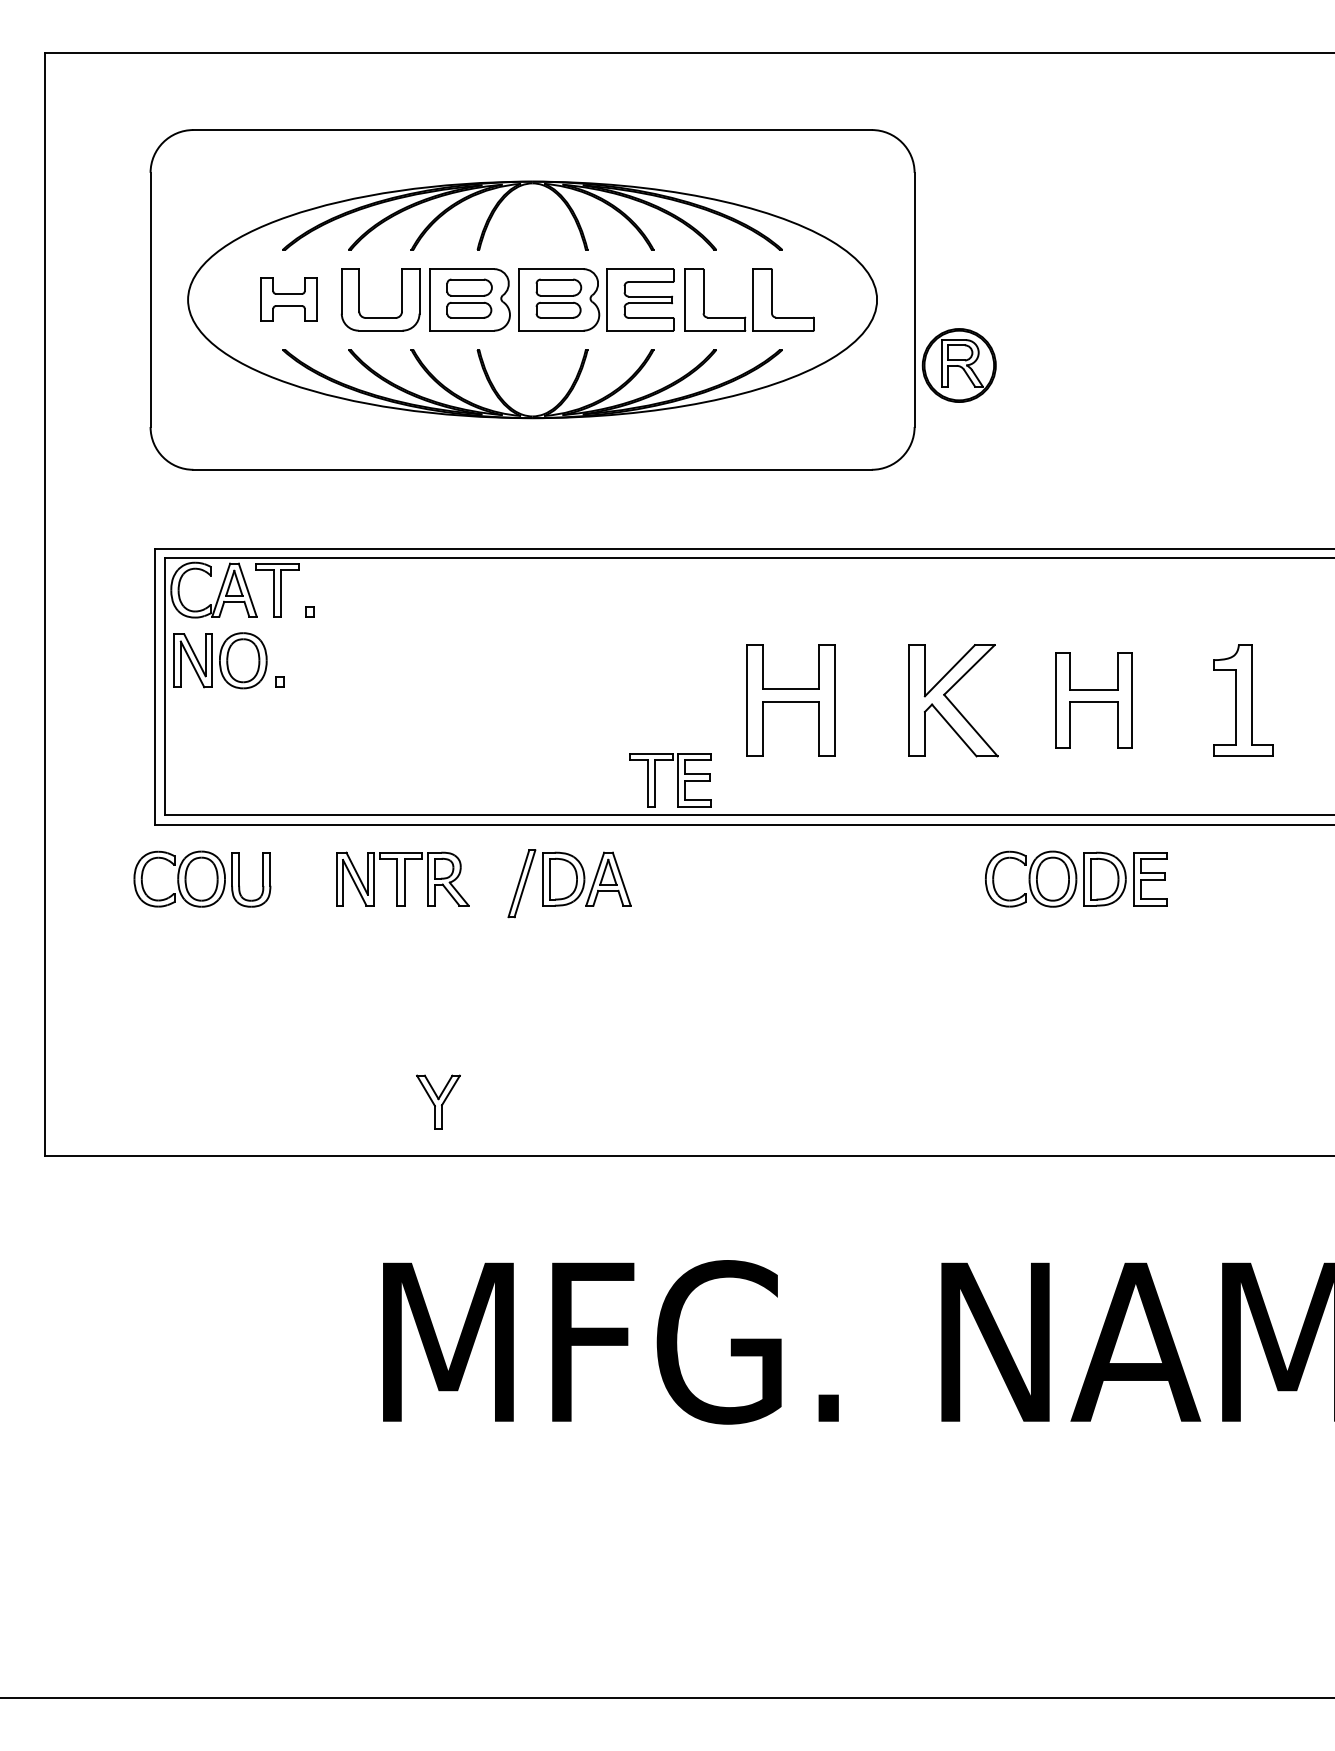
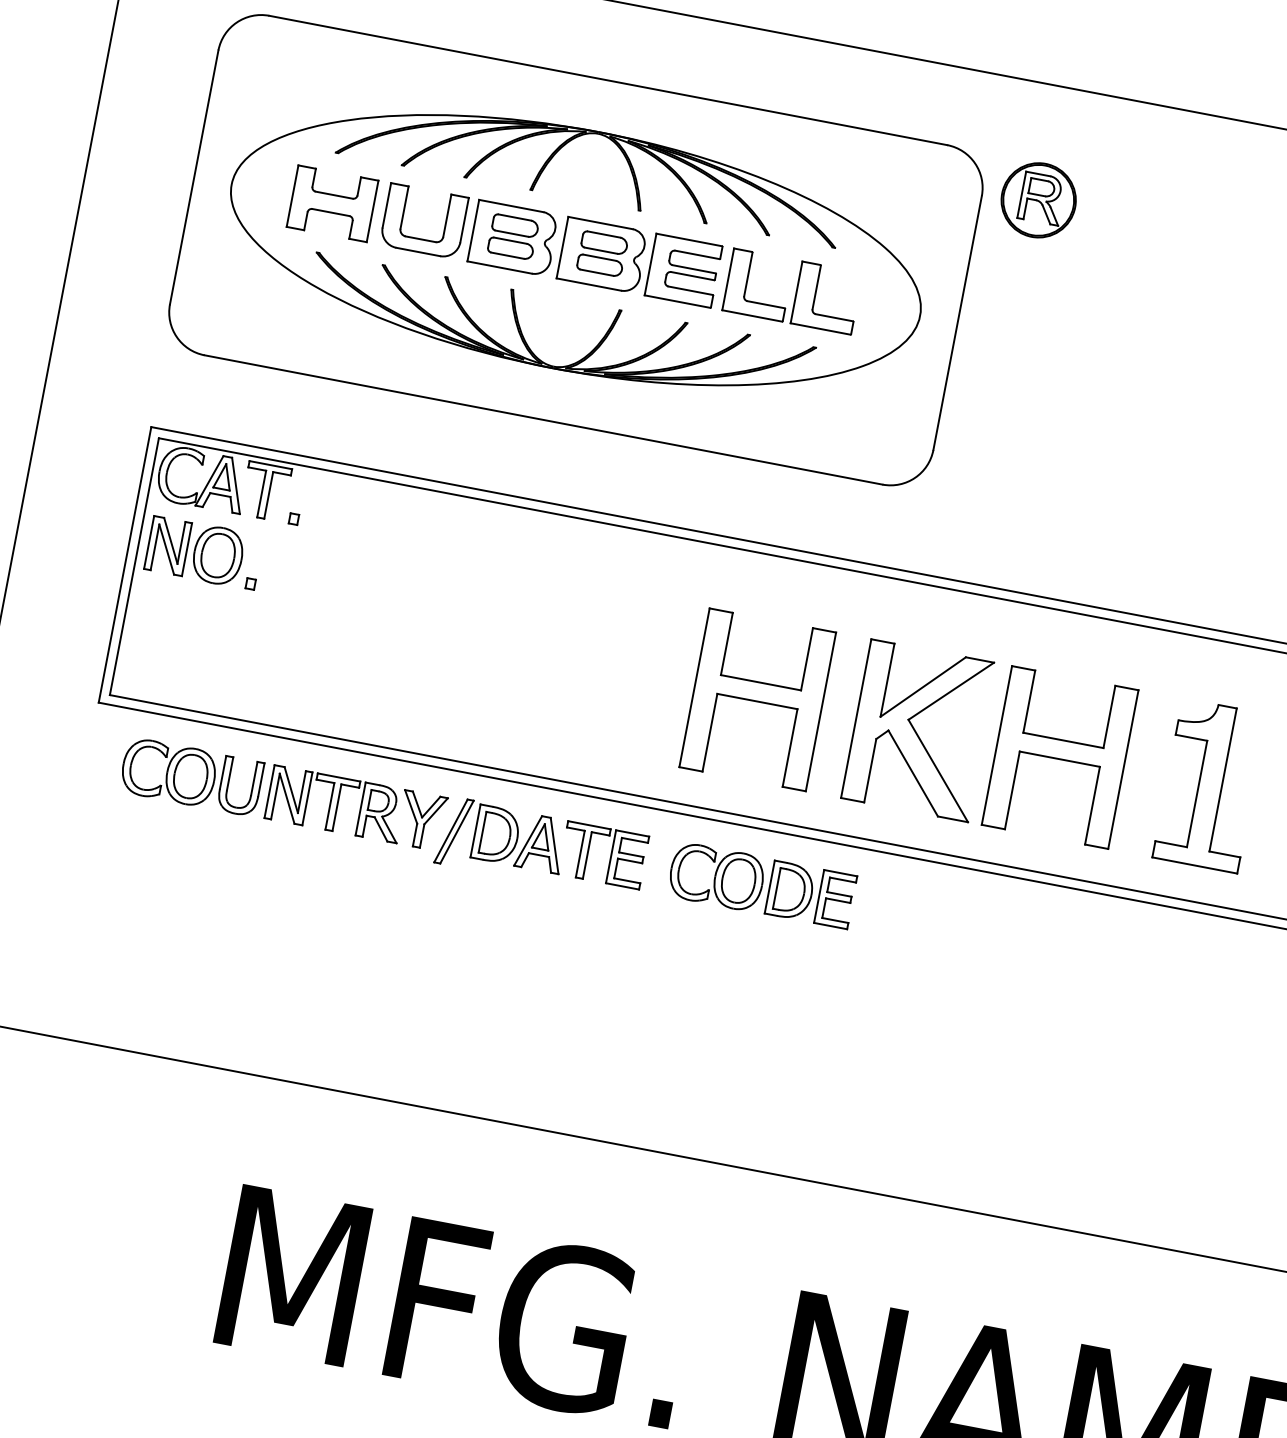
part: (288, 299) -> (332, 203), size x1.43
part: (958, 365) -> (1037, 200), moved
part: (790, 700) -> (757, 699), size x1.43
part: (953, 700) -> (920, 730), size x1.43
part: (1093, 700) -> (1060, 757), size x1.67
part: (1243, 700) -> (1209, 785), size x1.43
part: (677, 780) -> (610, 856), moved
part: (202, 878) -> (191, 776), moved
part: (1076, 878) -> (762, 884), moved
part: (438, 1101) -> (421, 819), moved

